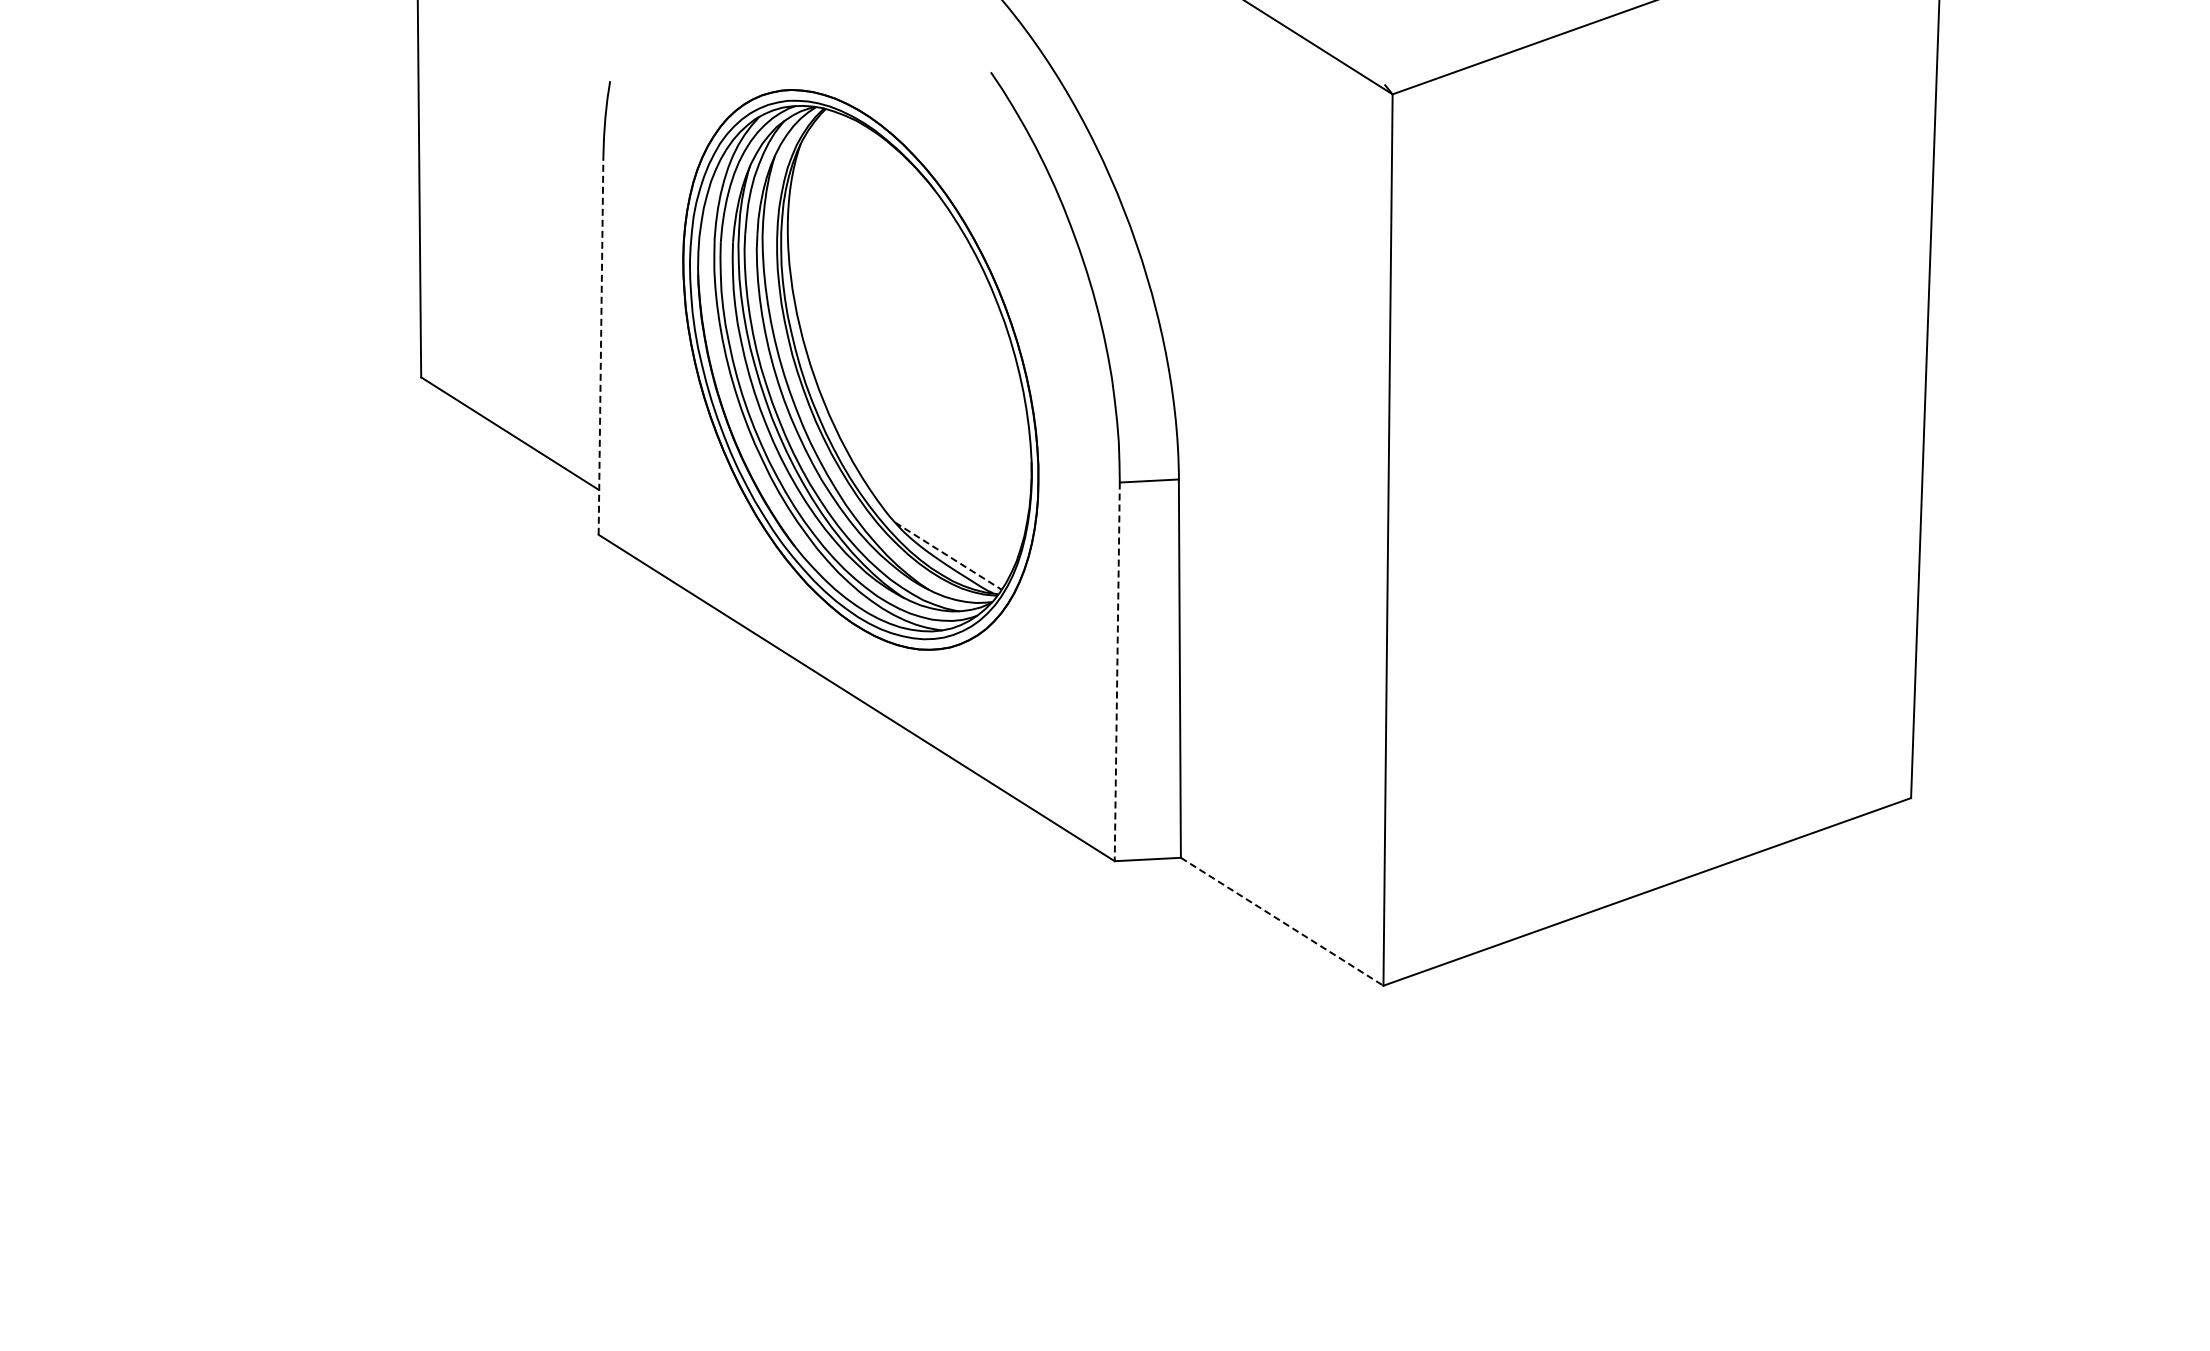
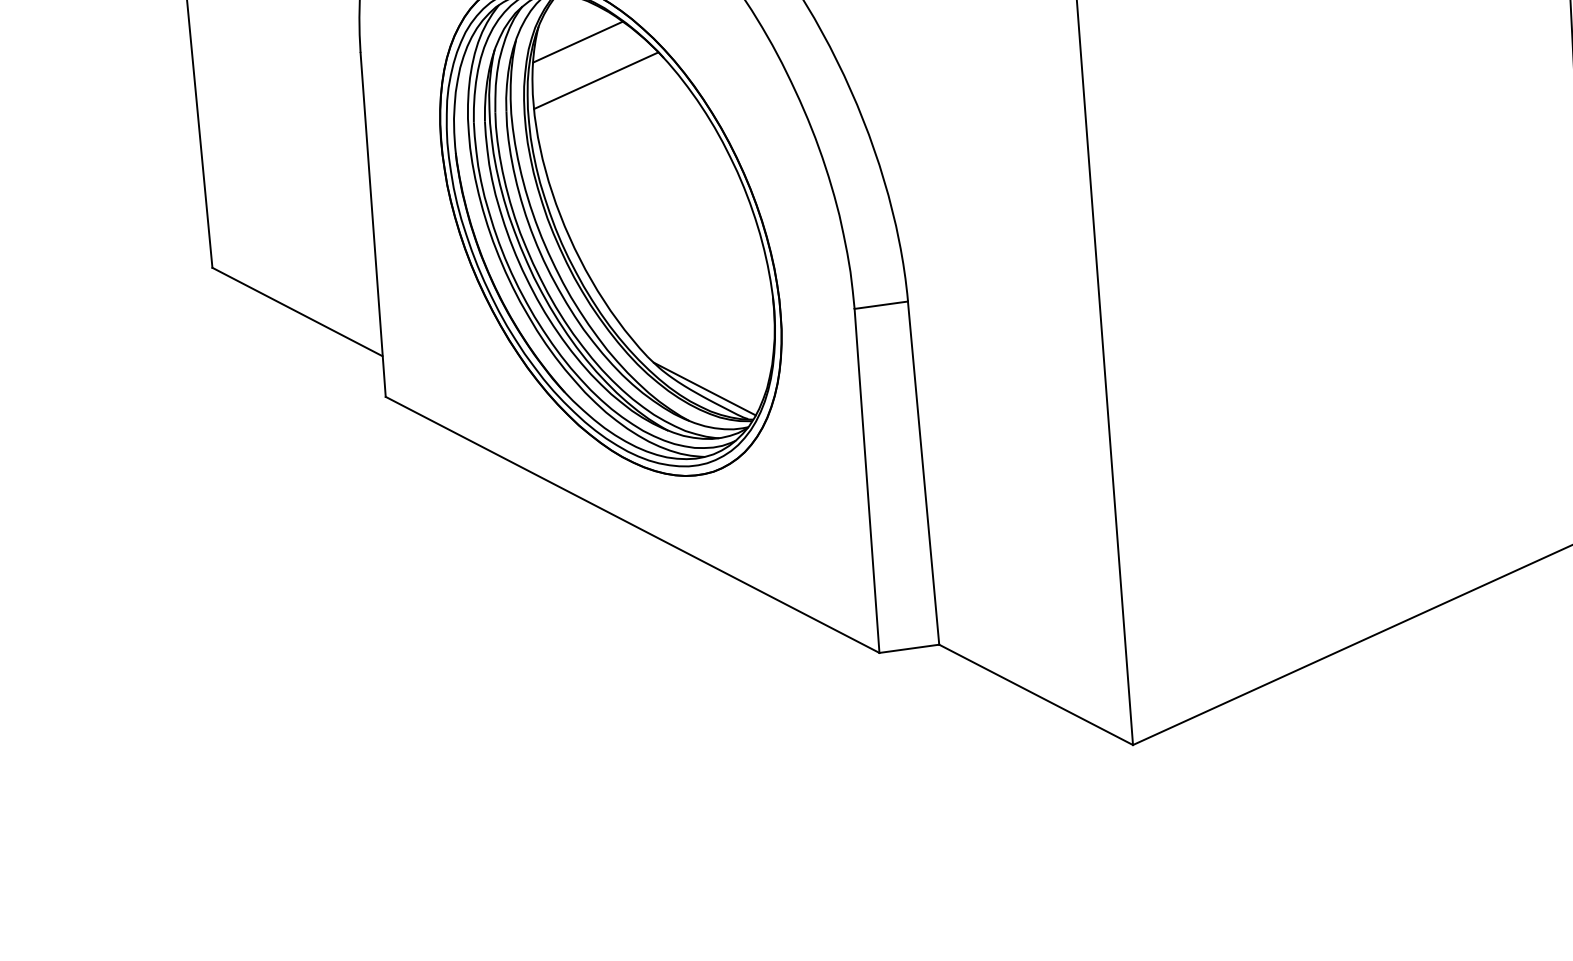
line: (842, 164) -> (578, 41), added
line: (858, 208) -> (596, 80), added
line: (601, 344) -> (373, 223), dashed -> solid
line: (948, 556) -> (704, 389), dashed -> solid
line: (1117, 672) -> (867, 481), dashed -> solid
line: (1282, 921) -> (1036, 694), dashed -> solid

